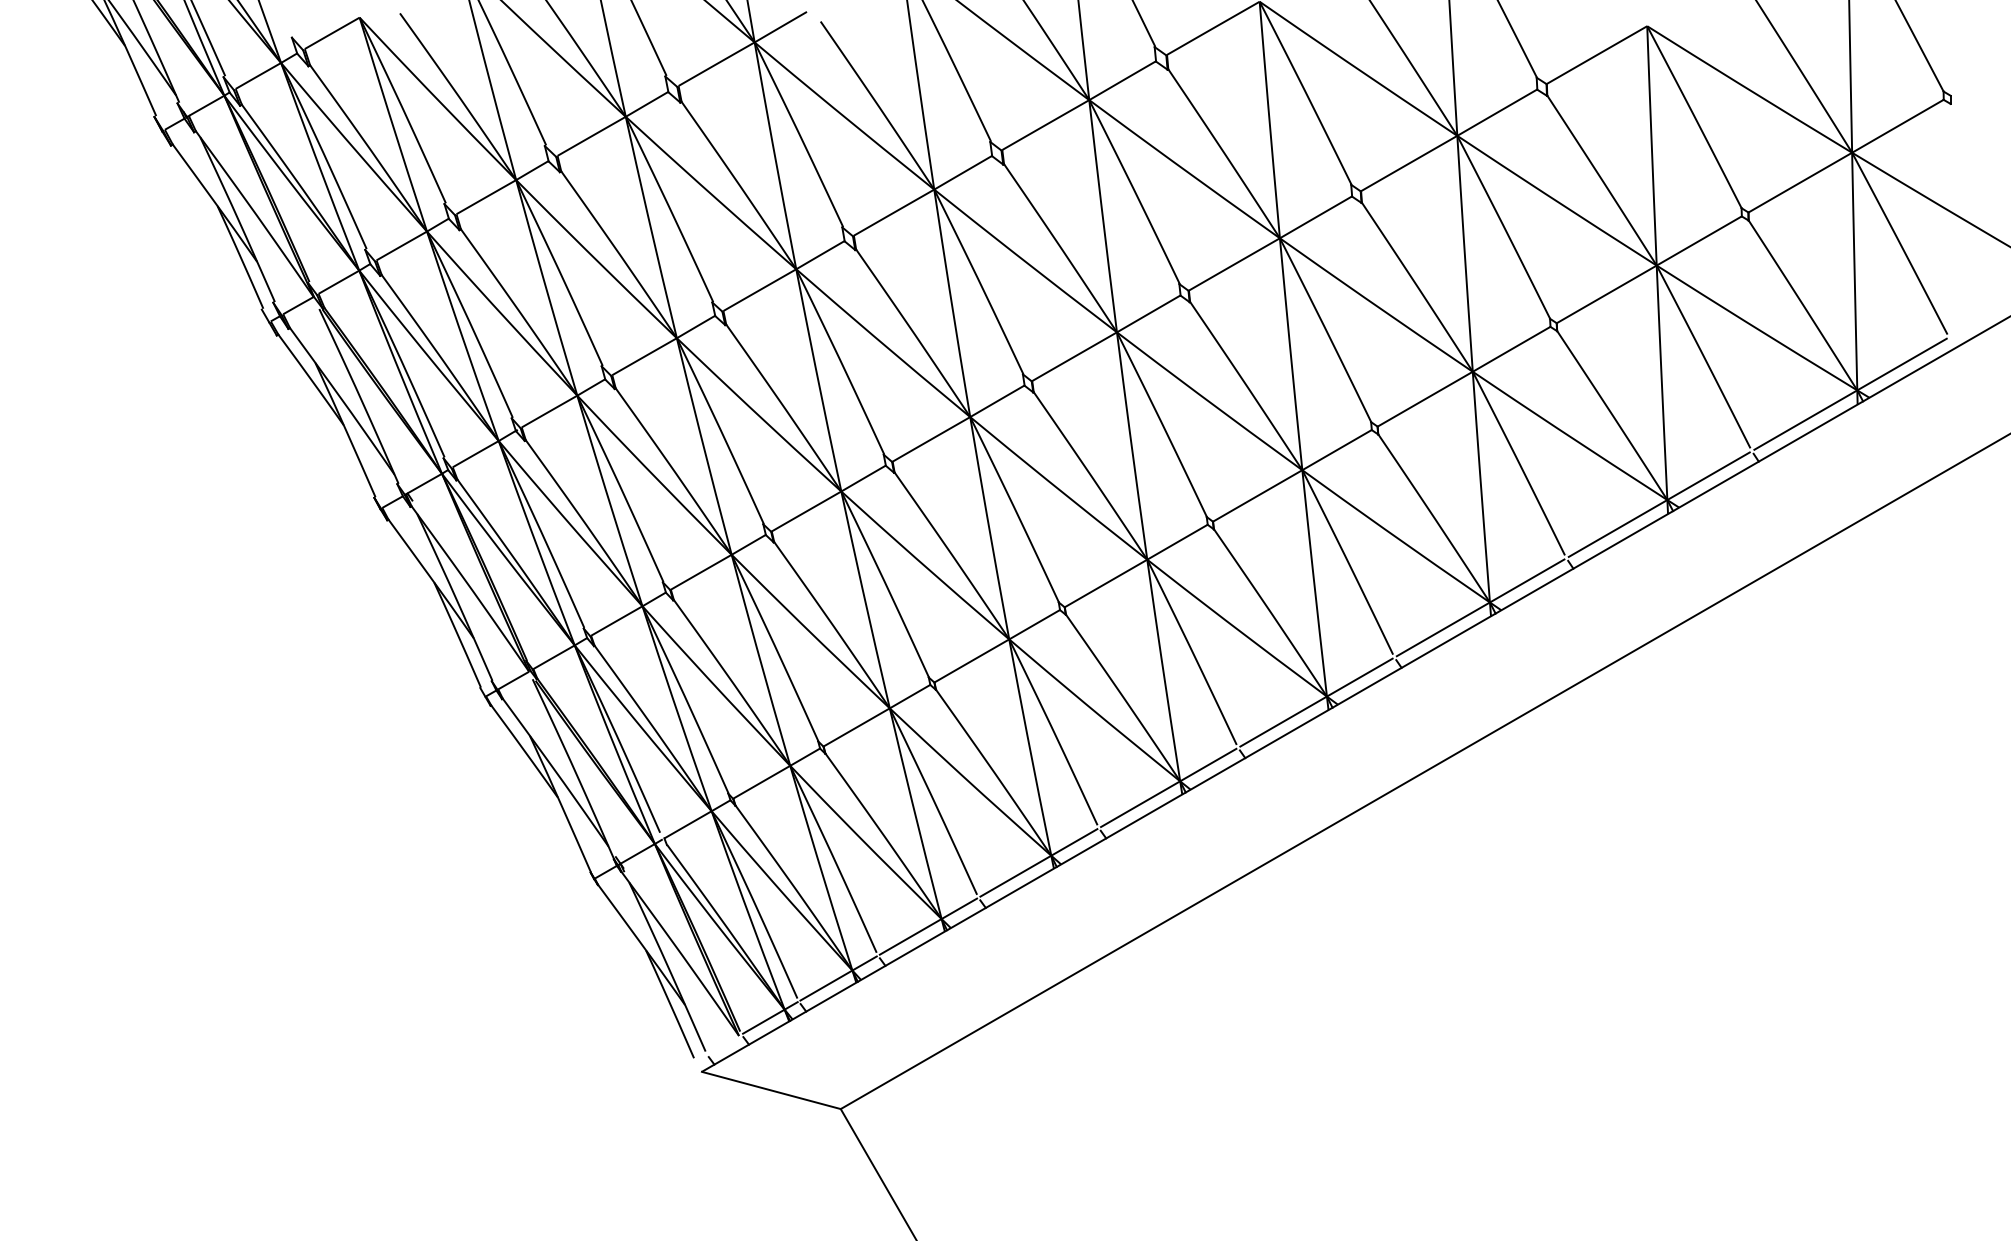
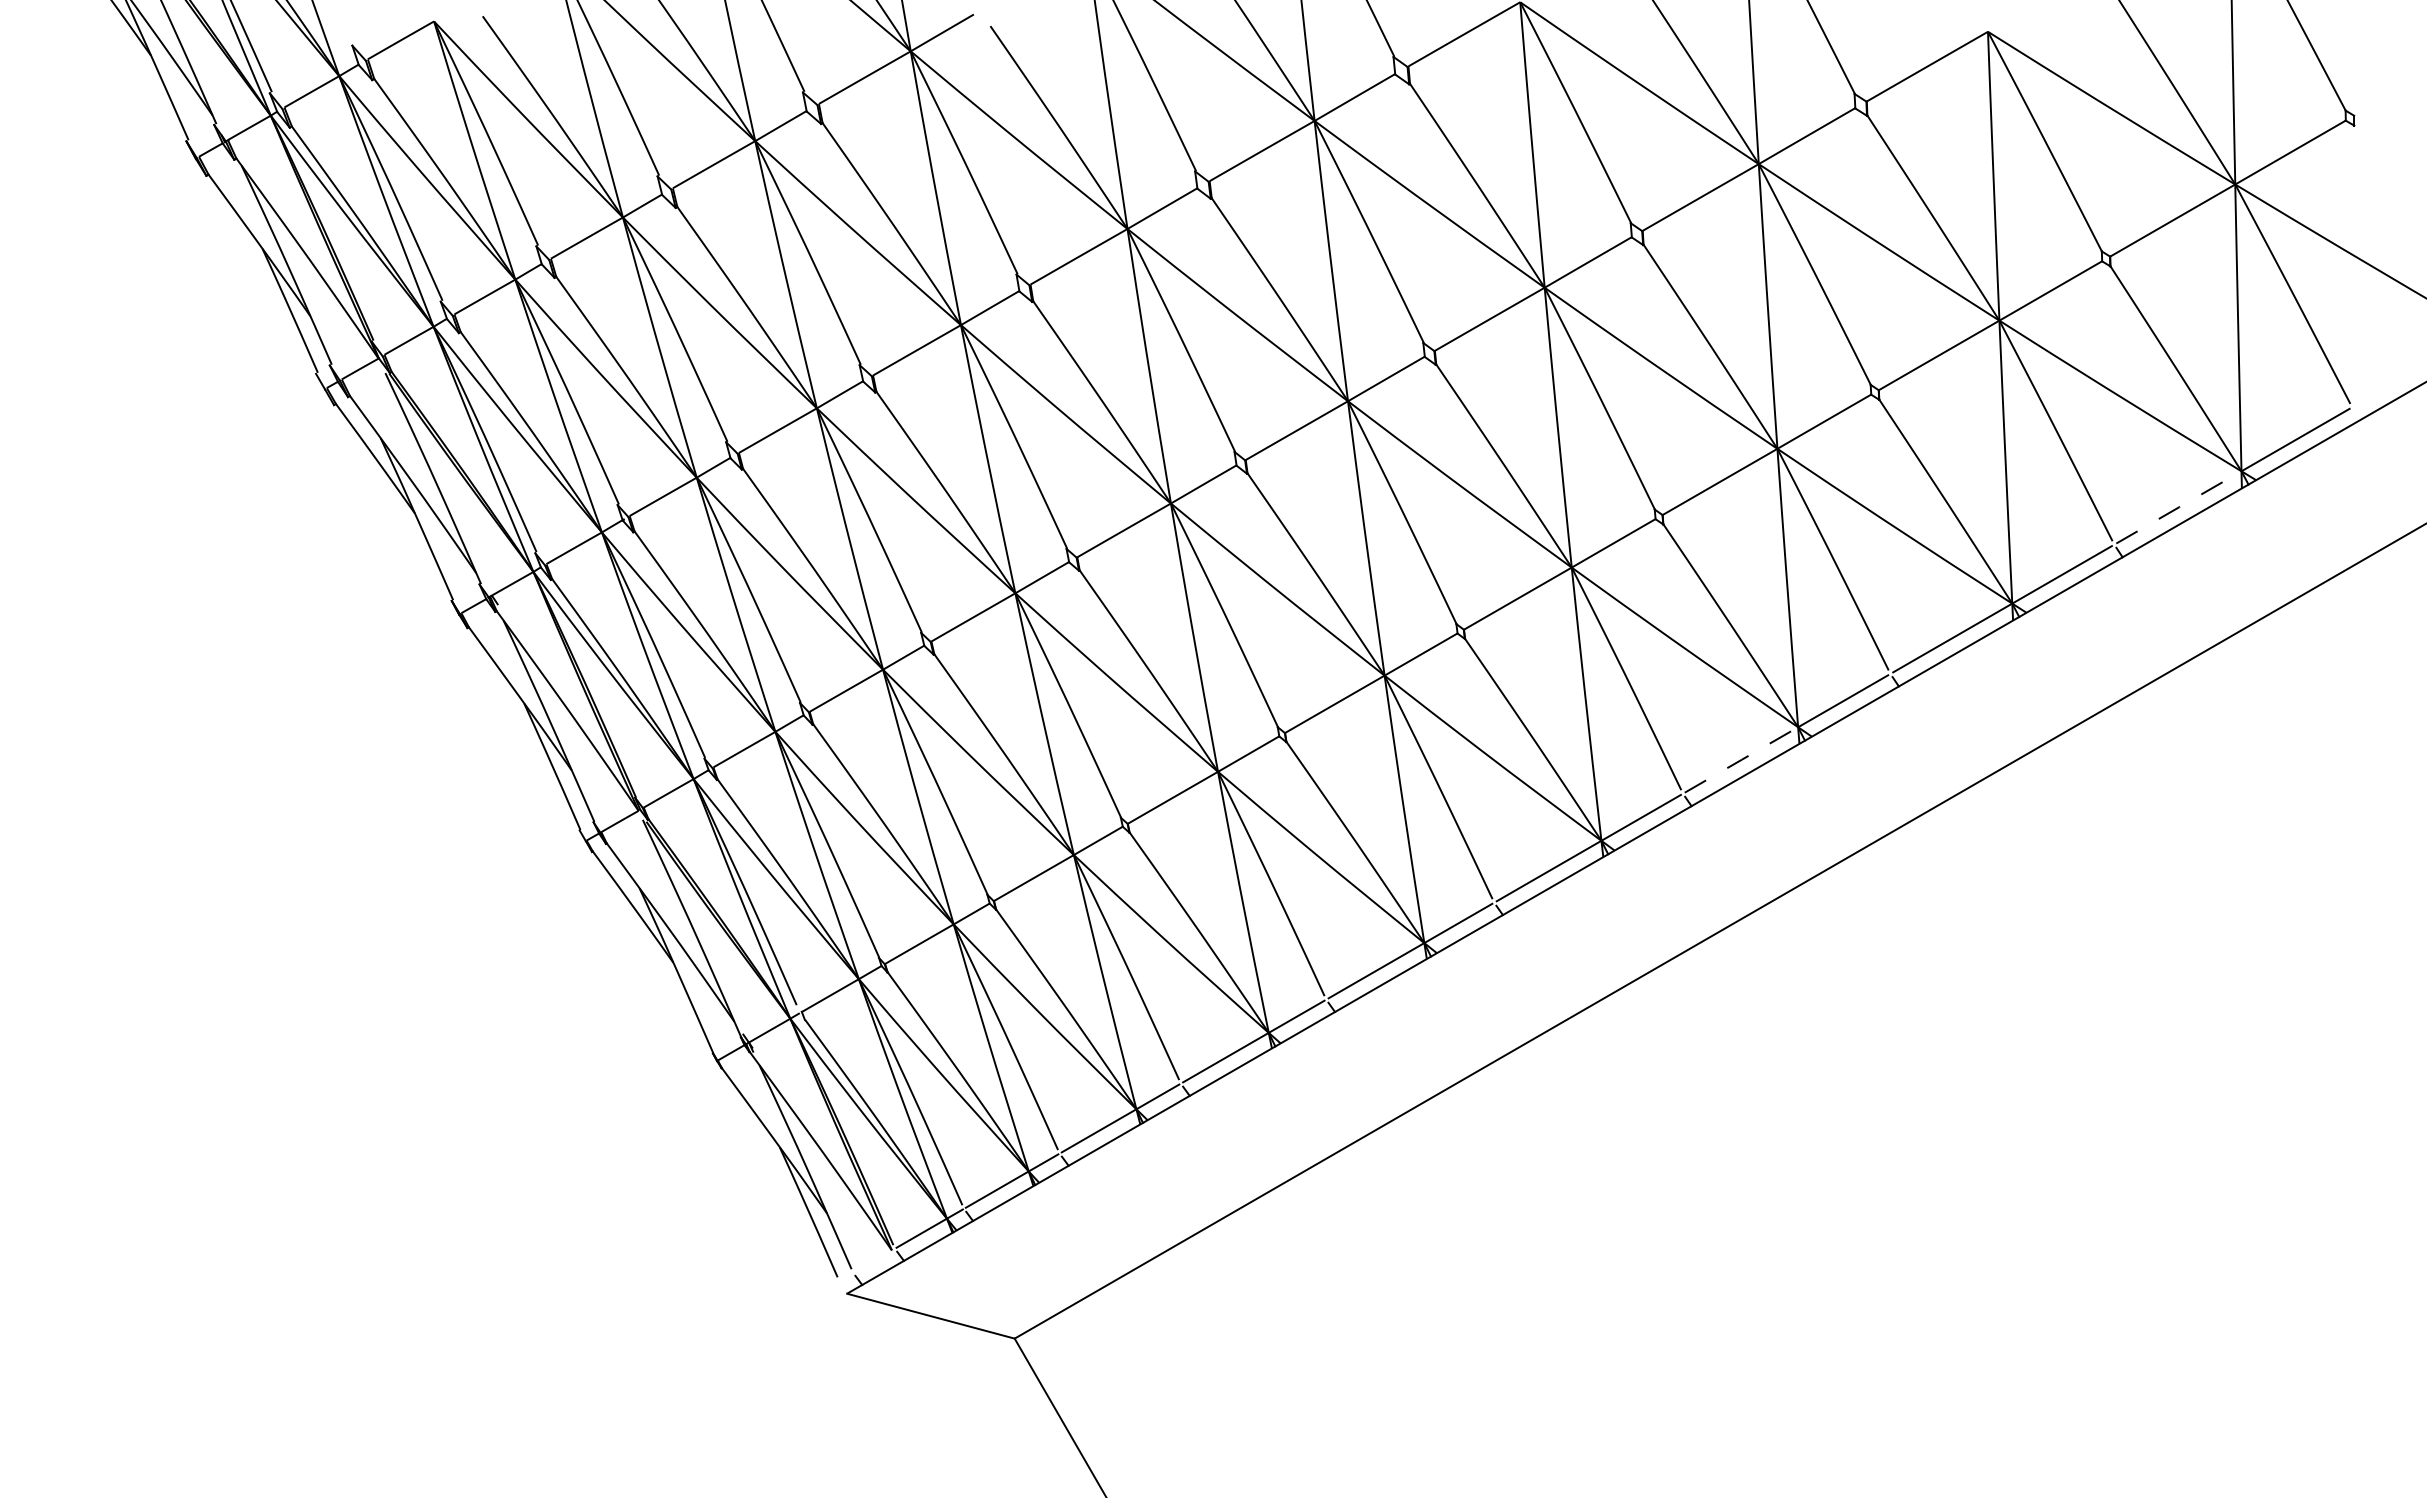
line: (1805, 420) -> (2178, 507), solid -> dashed
line: (1443, 629) -> (1741, 759), solid -> dashed

